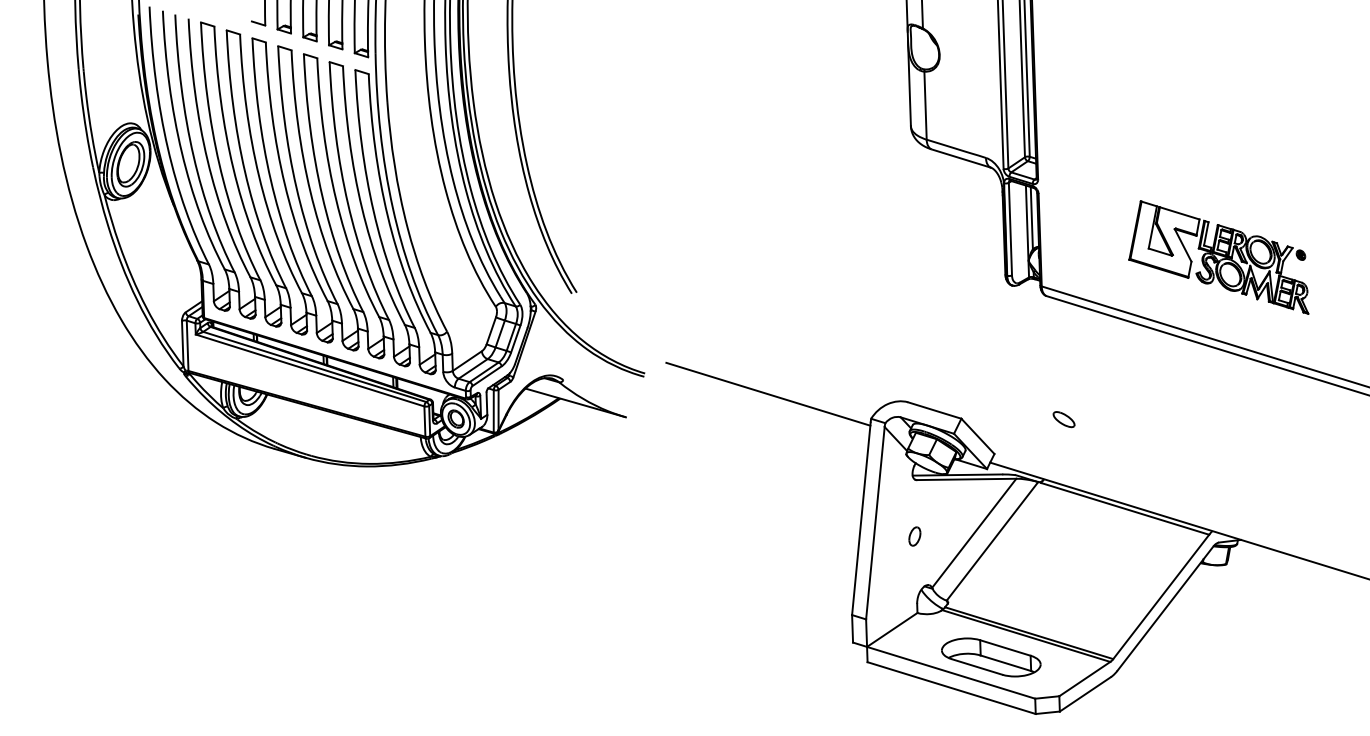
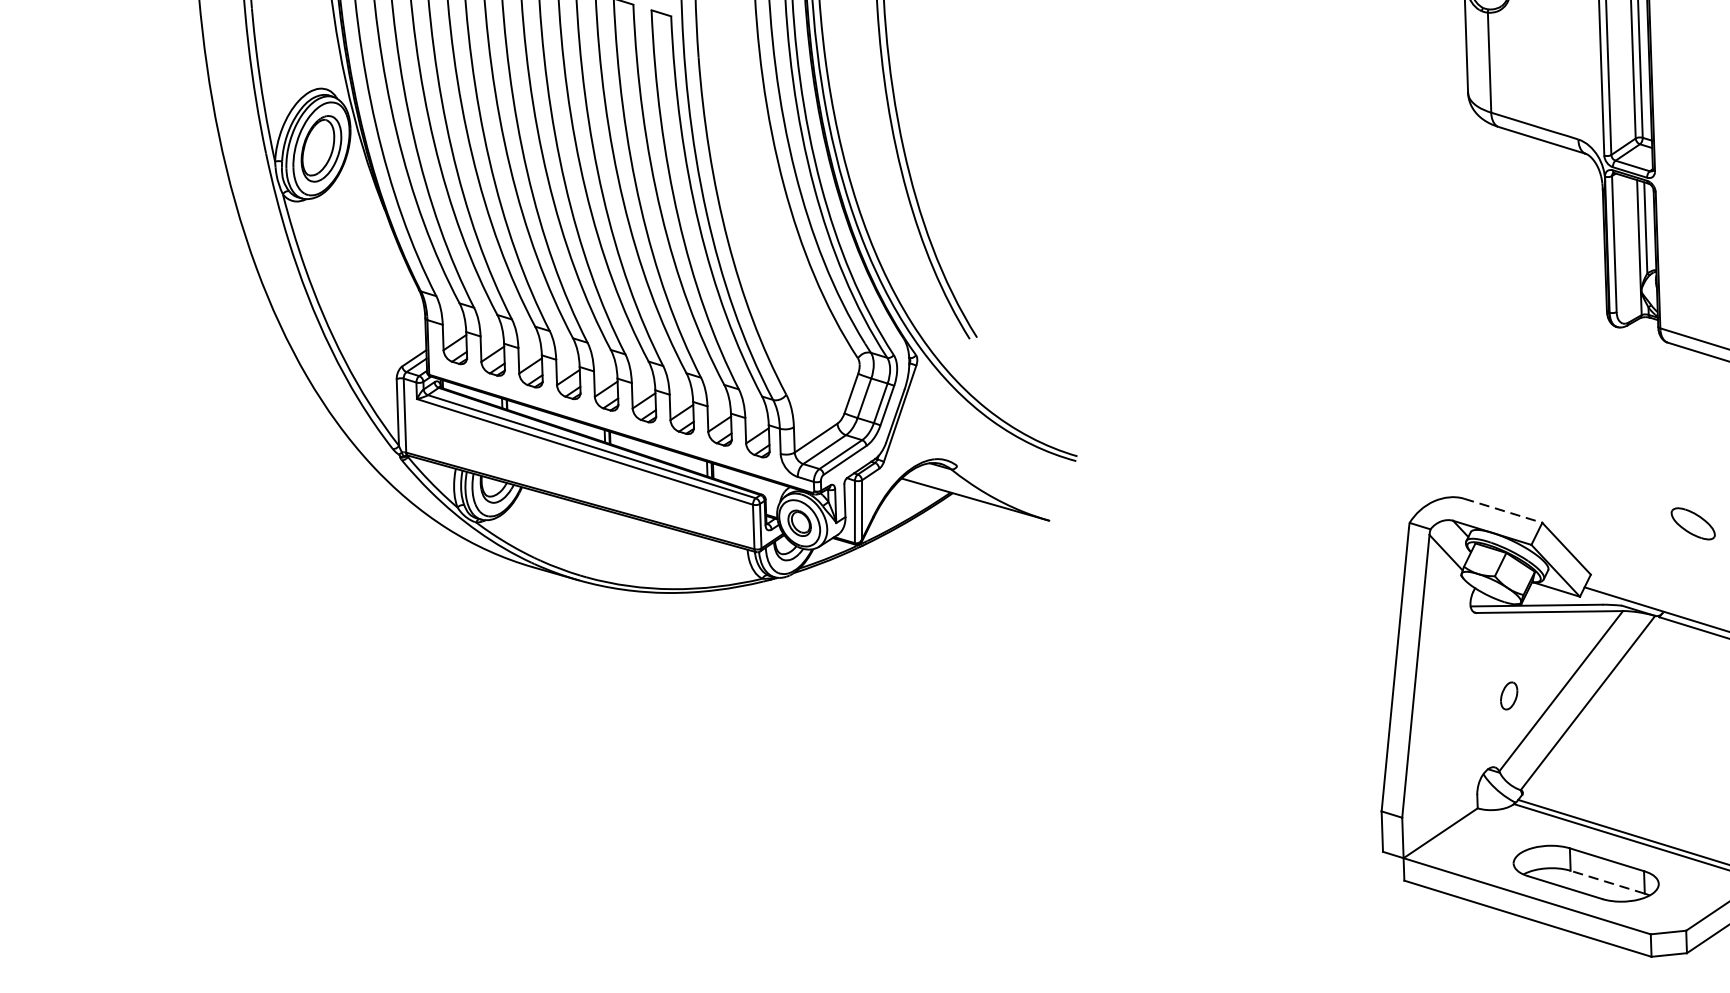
line: (768, 393) -> (1258, 485), removed
line: (934, 410) -> (1502, 510), solid -> dashed
part: (1063, 419) -> (1692, 523), size x1.4
part: (914, 536) -> (1508, 695), moved
line: (1005, 663) -> (1607, 882), solid -> dashed

